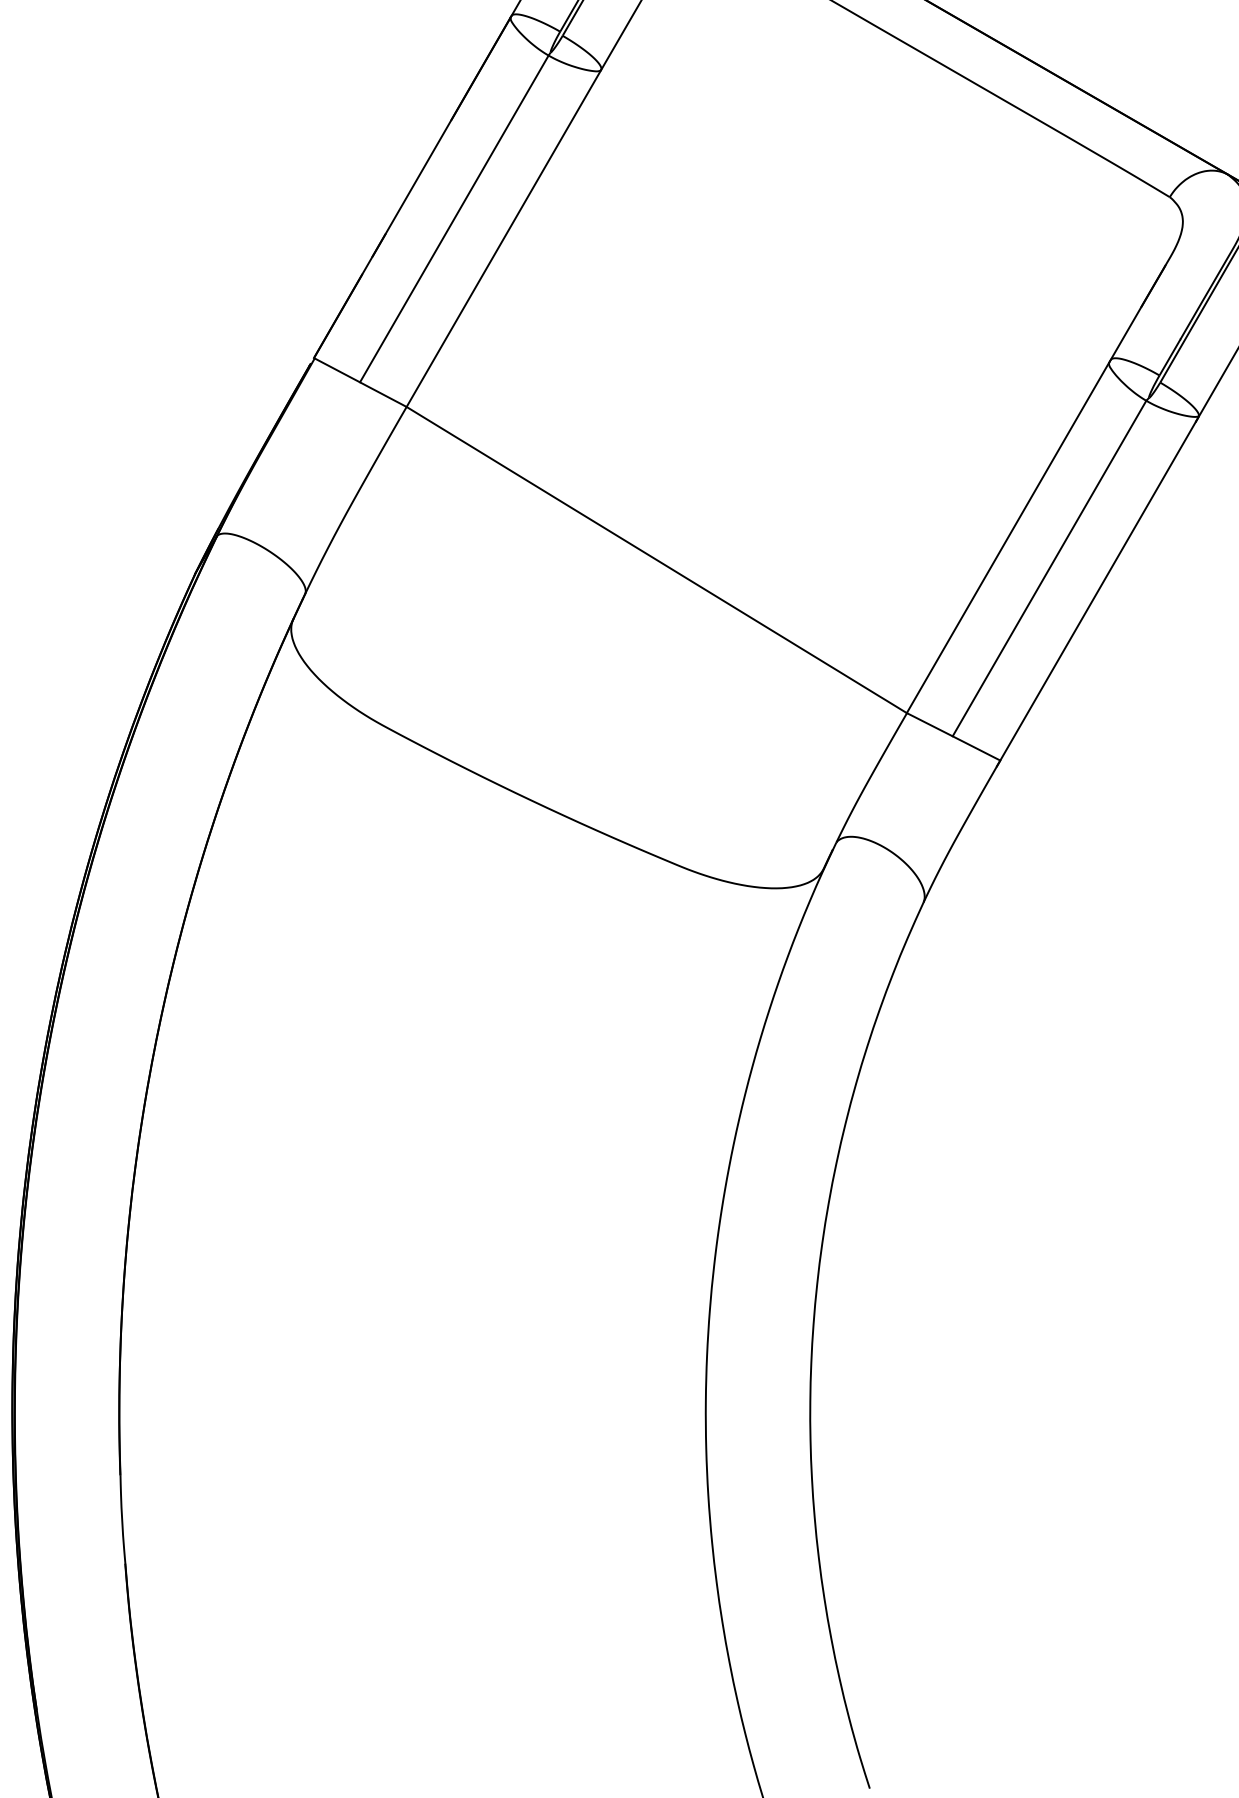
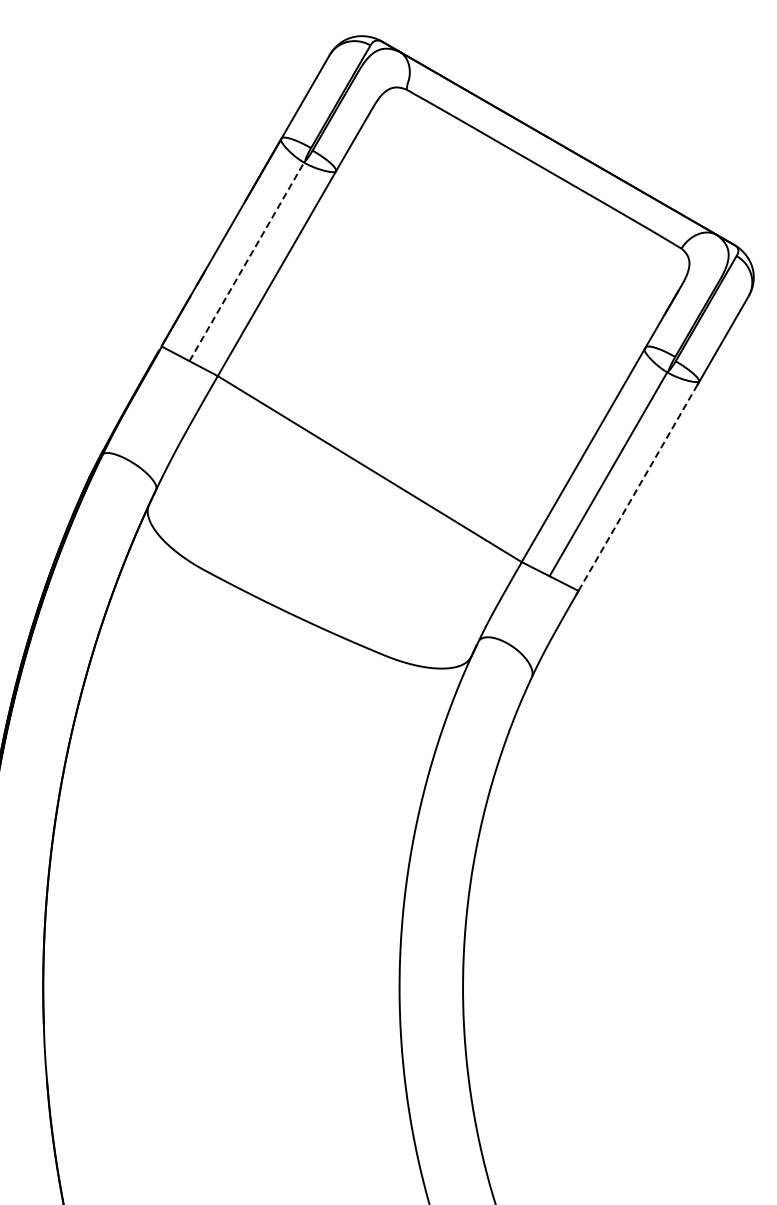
line: (453, 218) -> (246, 261), solid -> dashed
line: (1097, 591) -> (637, 488), solid -> dashed

